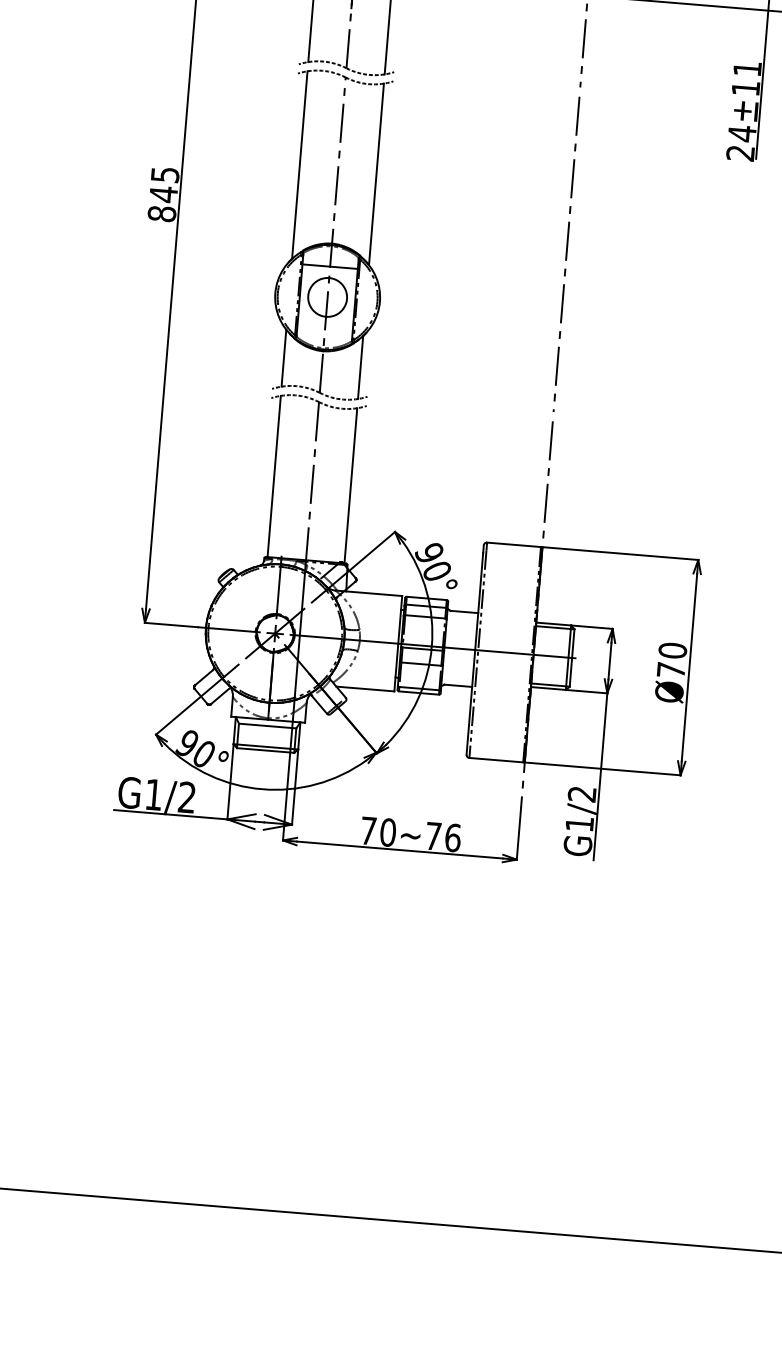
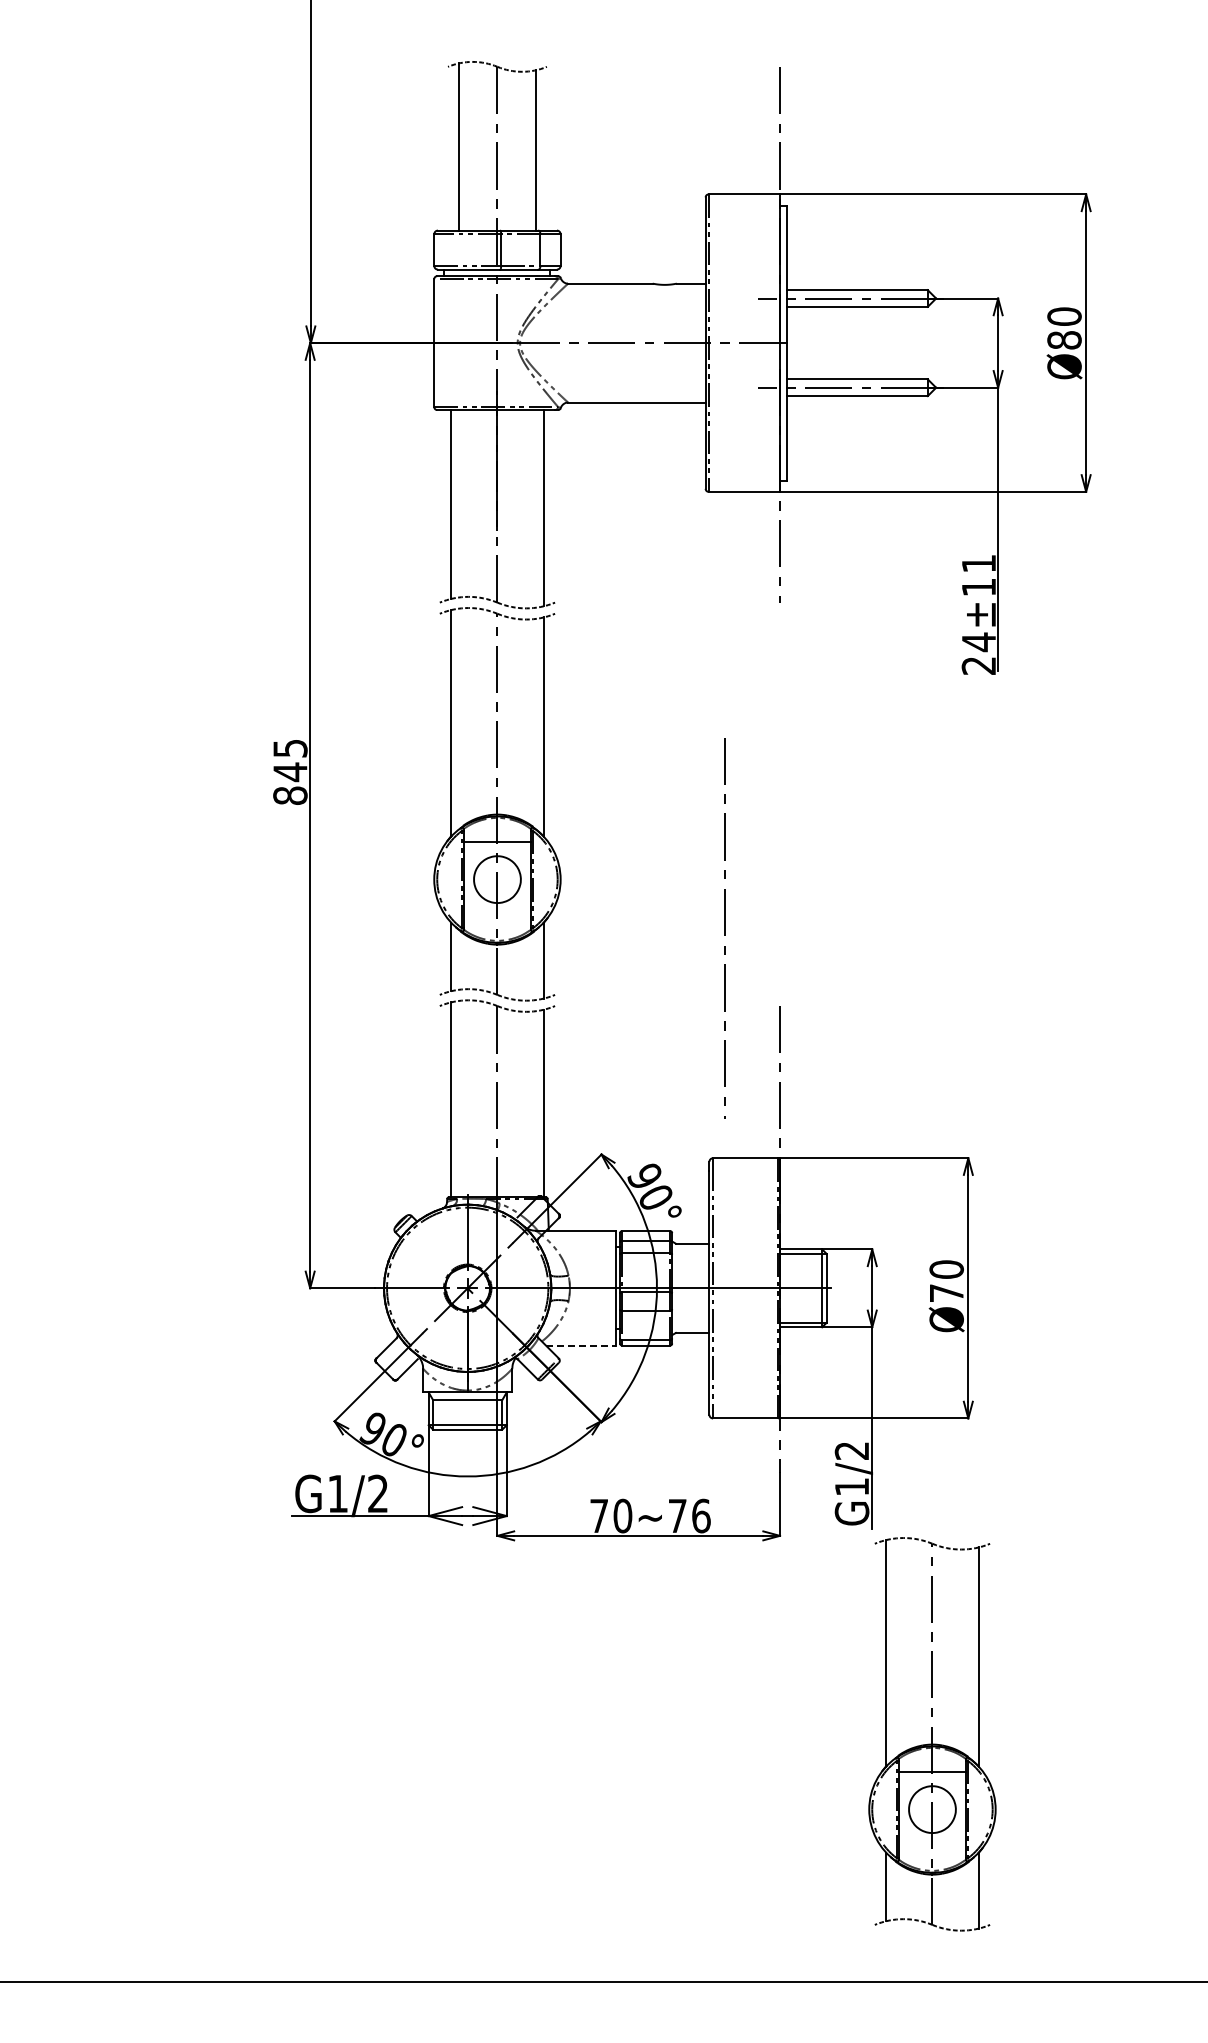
line: (566, 254) -> (724, 928), moved
line: (365, 688) -> (581, 1345), solid -> dashed
part: (629, 1034) -> (932, 1734), added

